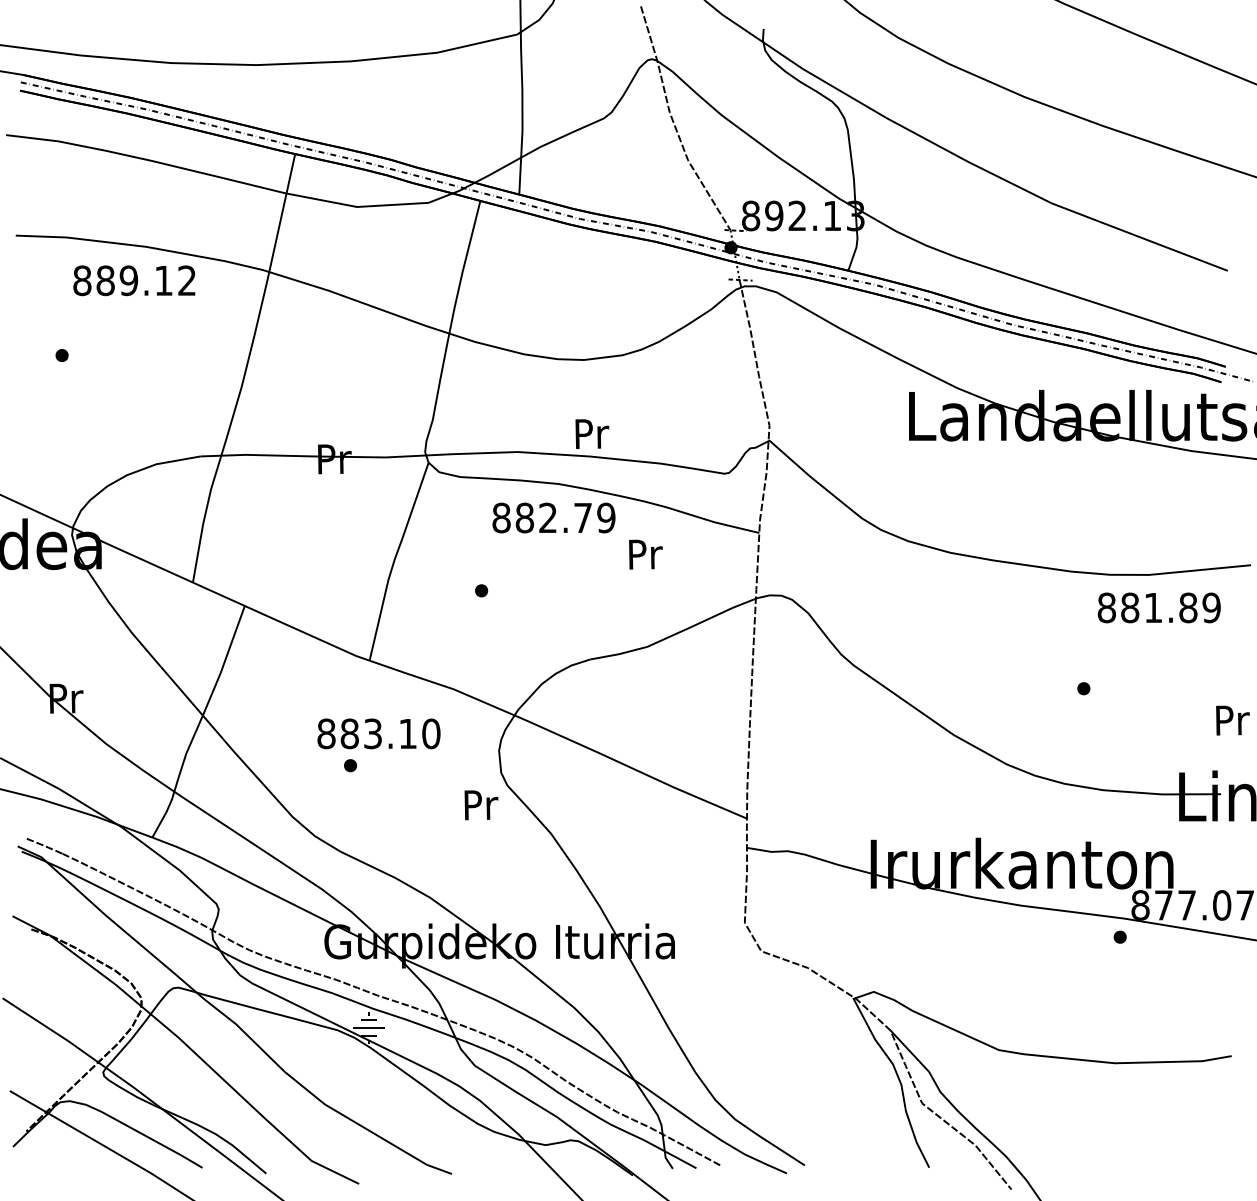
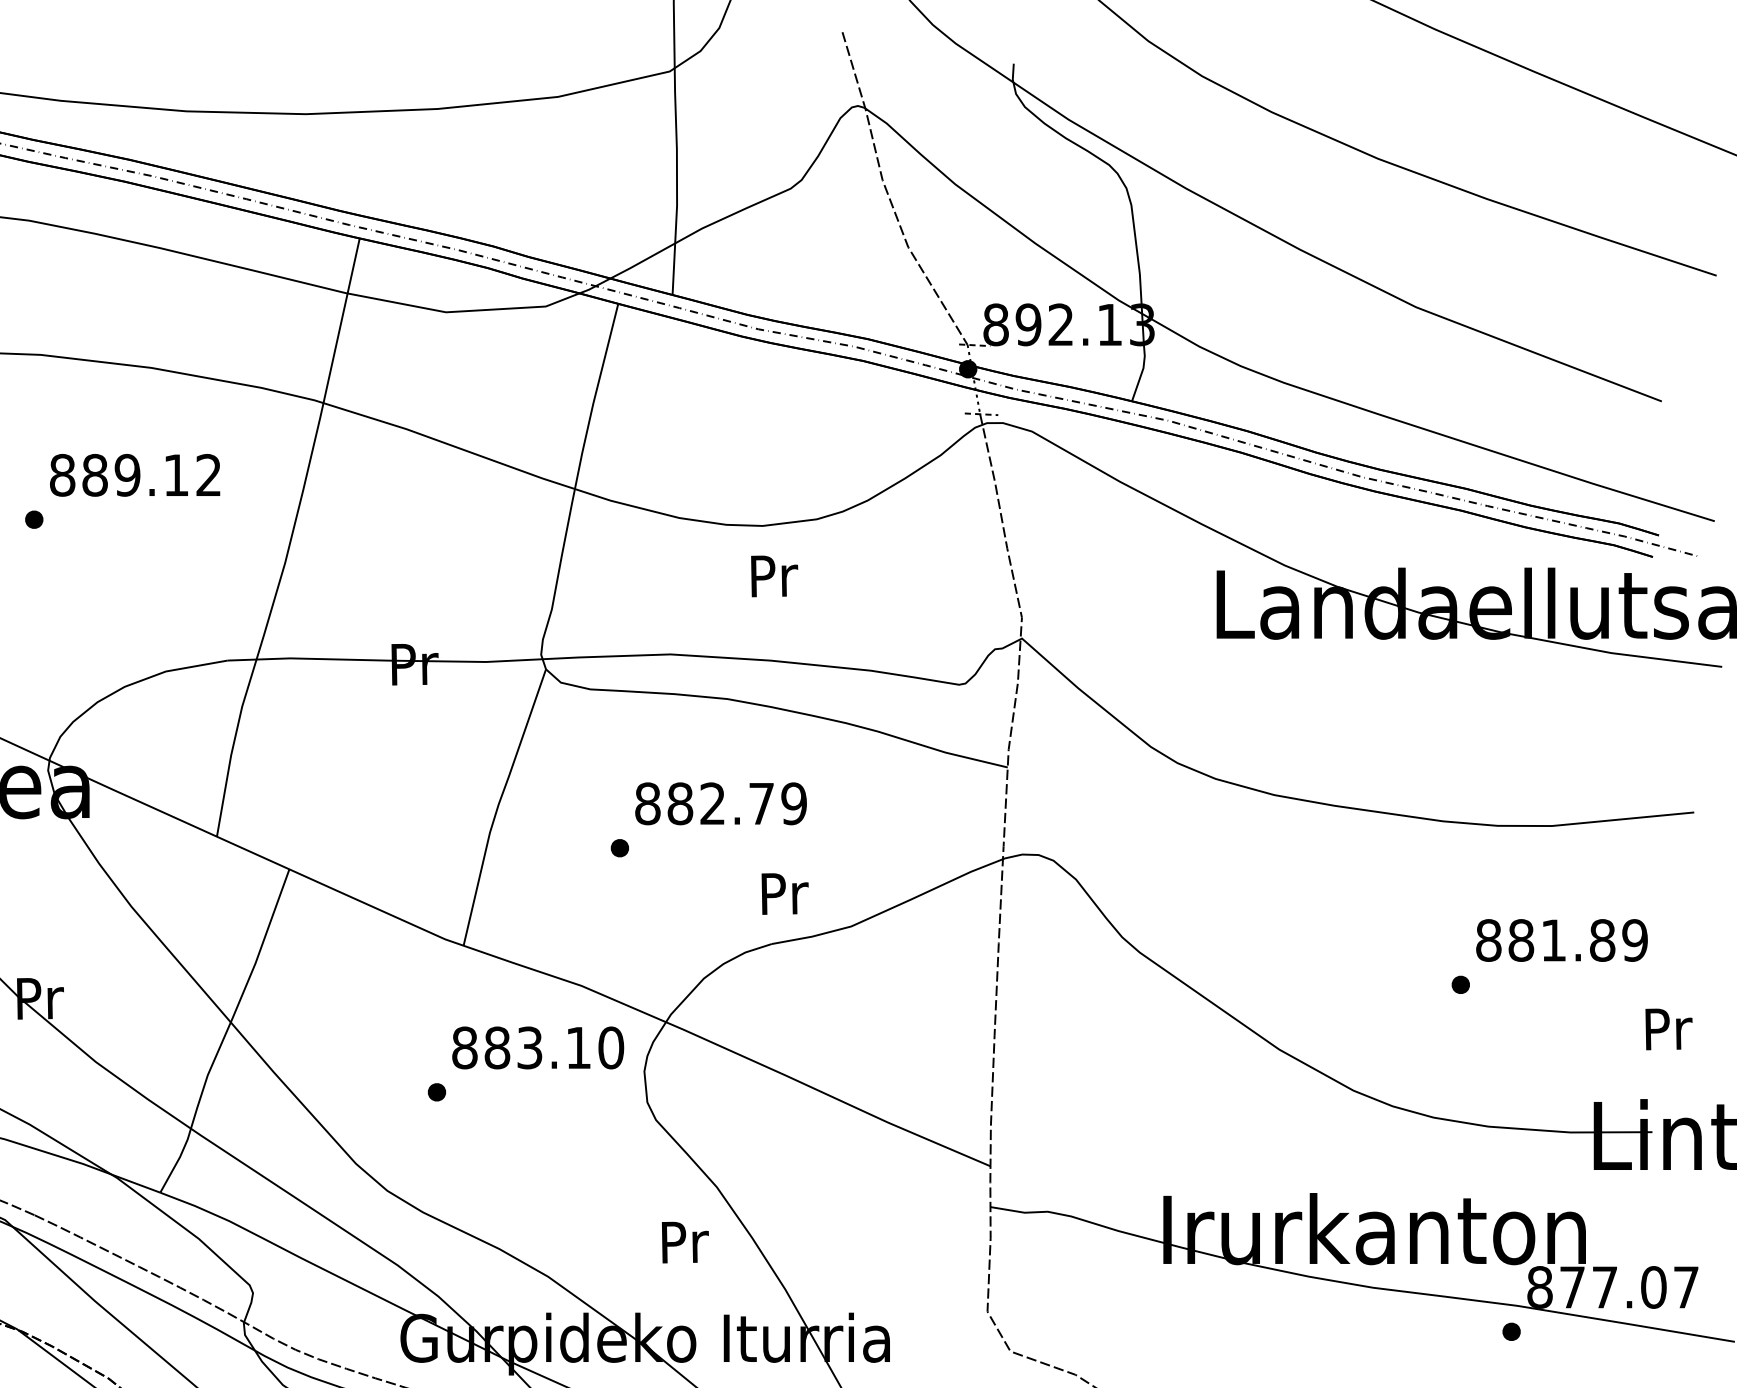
text: (134, 280) -> (135, 474), moved
text: (592, 433) -> (774, 575), moved
text: (553, 517) -> (720, 803), moved
text: (645, 554) -> (784, 893), moved
text: (1158, 607) -> (1560, 939), moved
text: (378, 733) -> (537, 1047), moved
text: (481, 805) -> (685, 1242), moved

